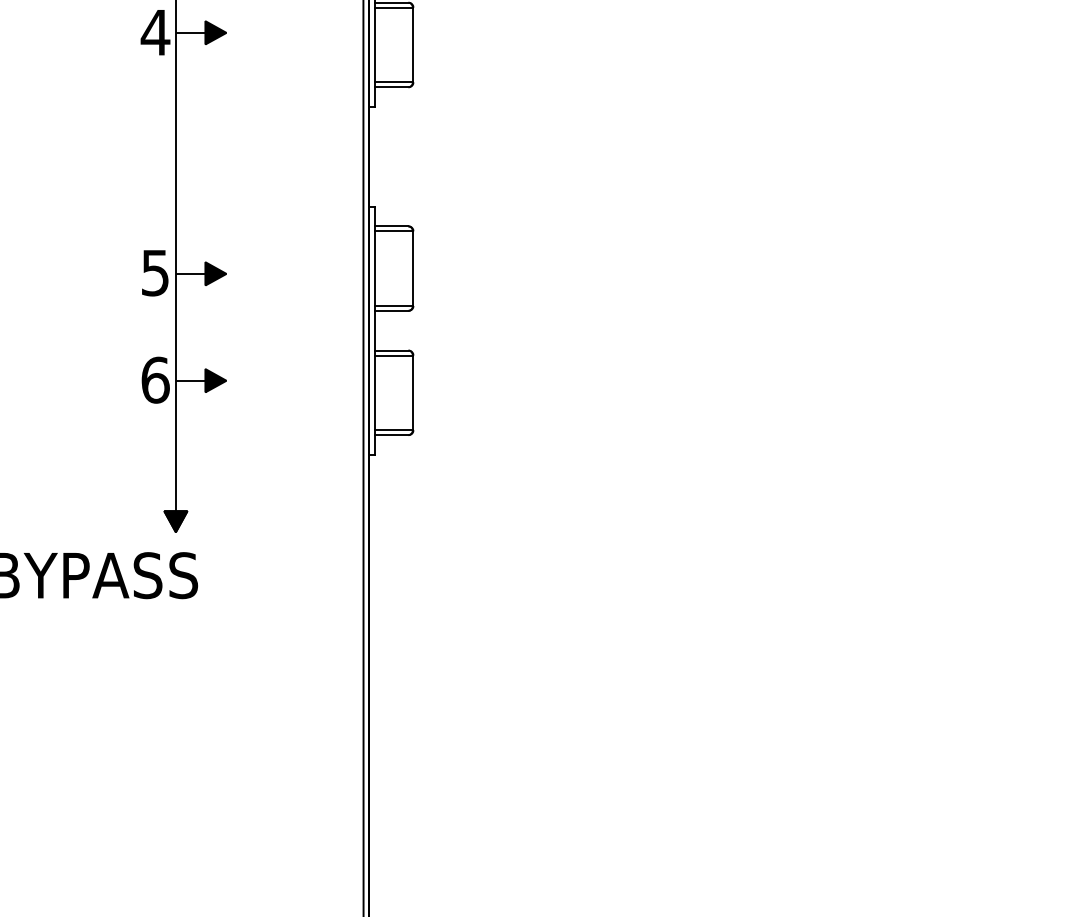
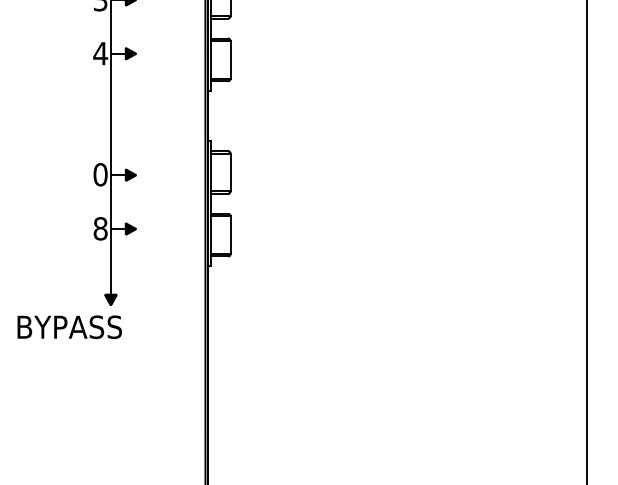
text: (155, 272) -> (100, 174), 5 -> 0
text: (155, 379) -> (100, 228), 6 -> 8

